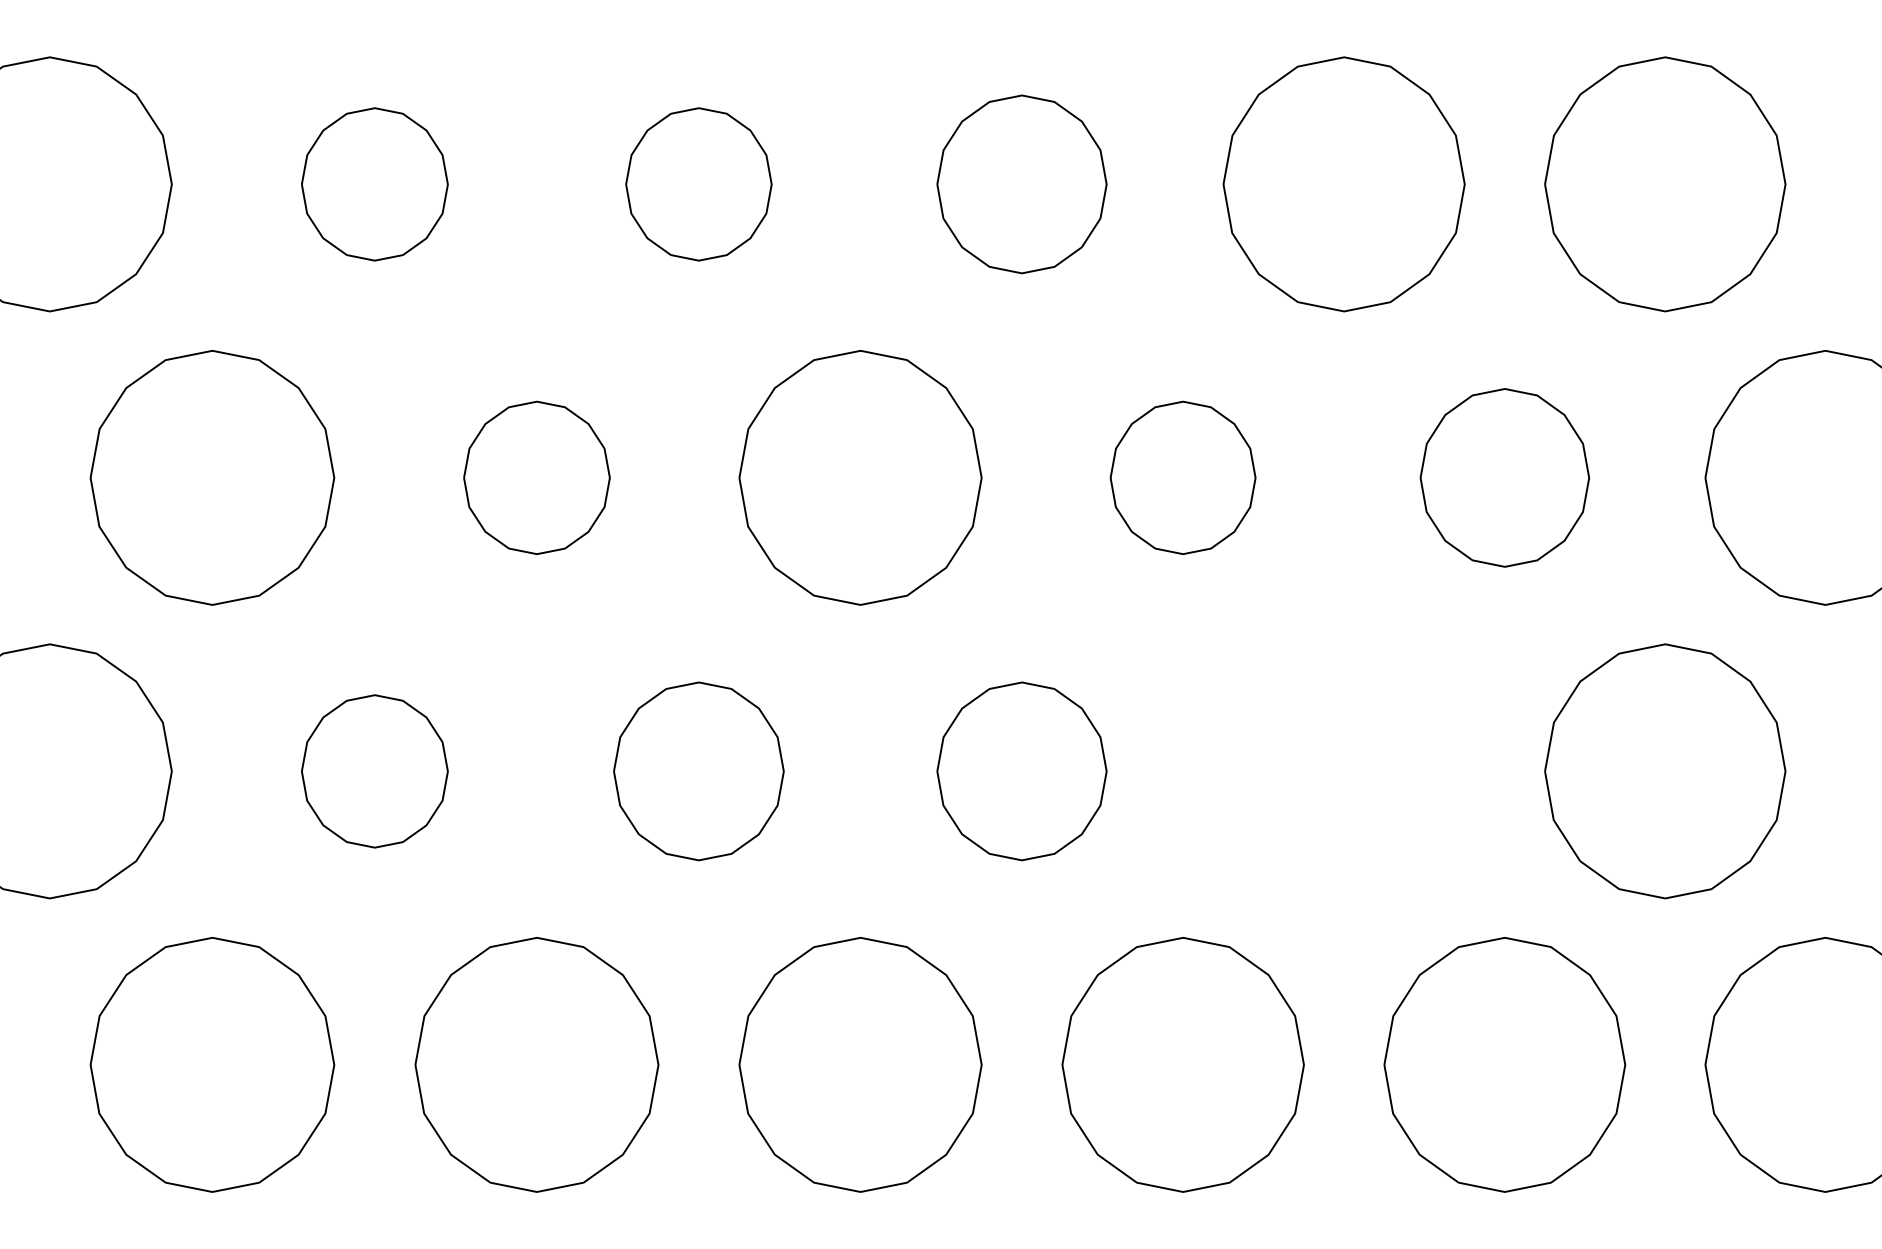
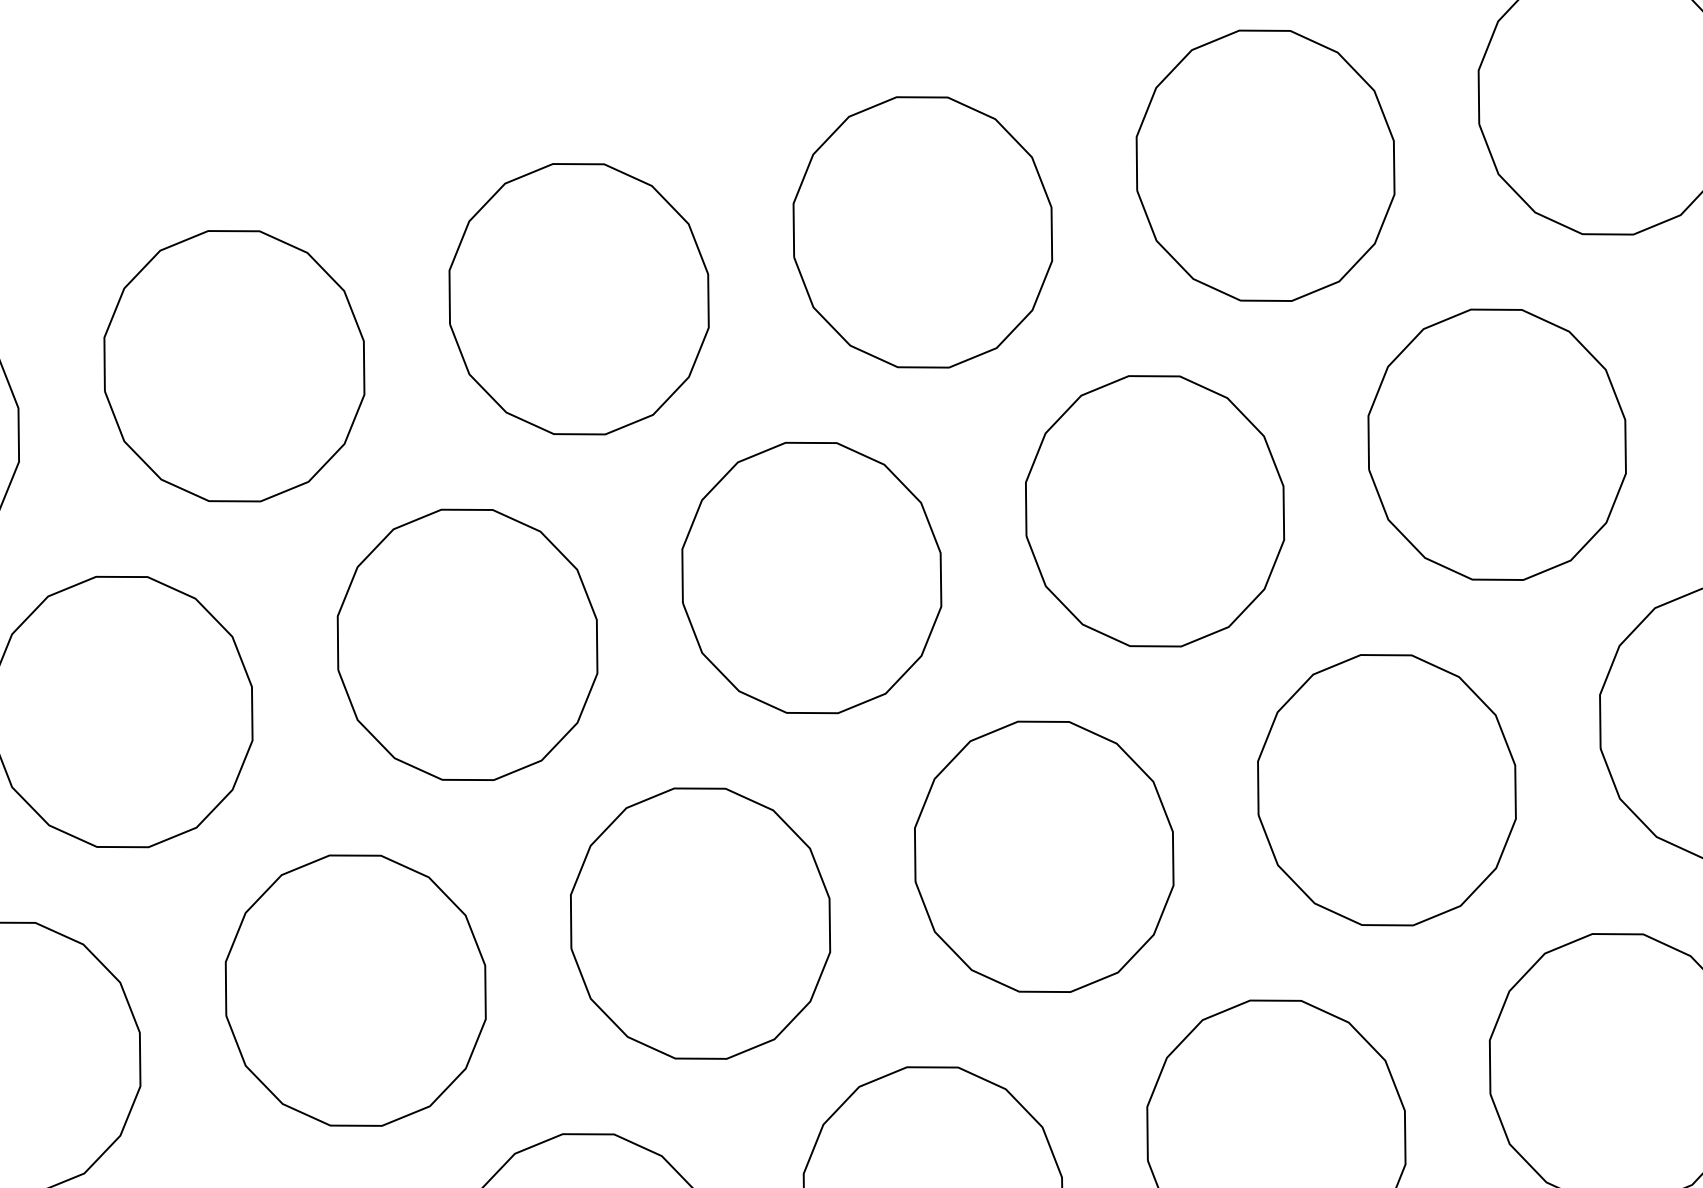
part: (374, 184) -> (234, 366), size x1.67
part: (698, 184) -> (578, 299), size x1.67
part: (1021, 184) -> (922, 232), size x1.43
part: (536, 477) -> (466, 644), size x1.67
part: (1182, 477) -> (1154, 511), size x1.67
part: (1504, 477) -> (1496, 444), size x1.43
part: (374, 771) -> (355, 990), size x1.67
part: (698, 771) -> (700, 923), size x1.43
part: (1021, 771) -> (1043, 857), size x1.43
part: (1343, 771) -> (1386, 790), added

